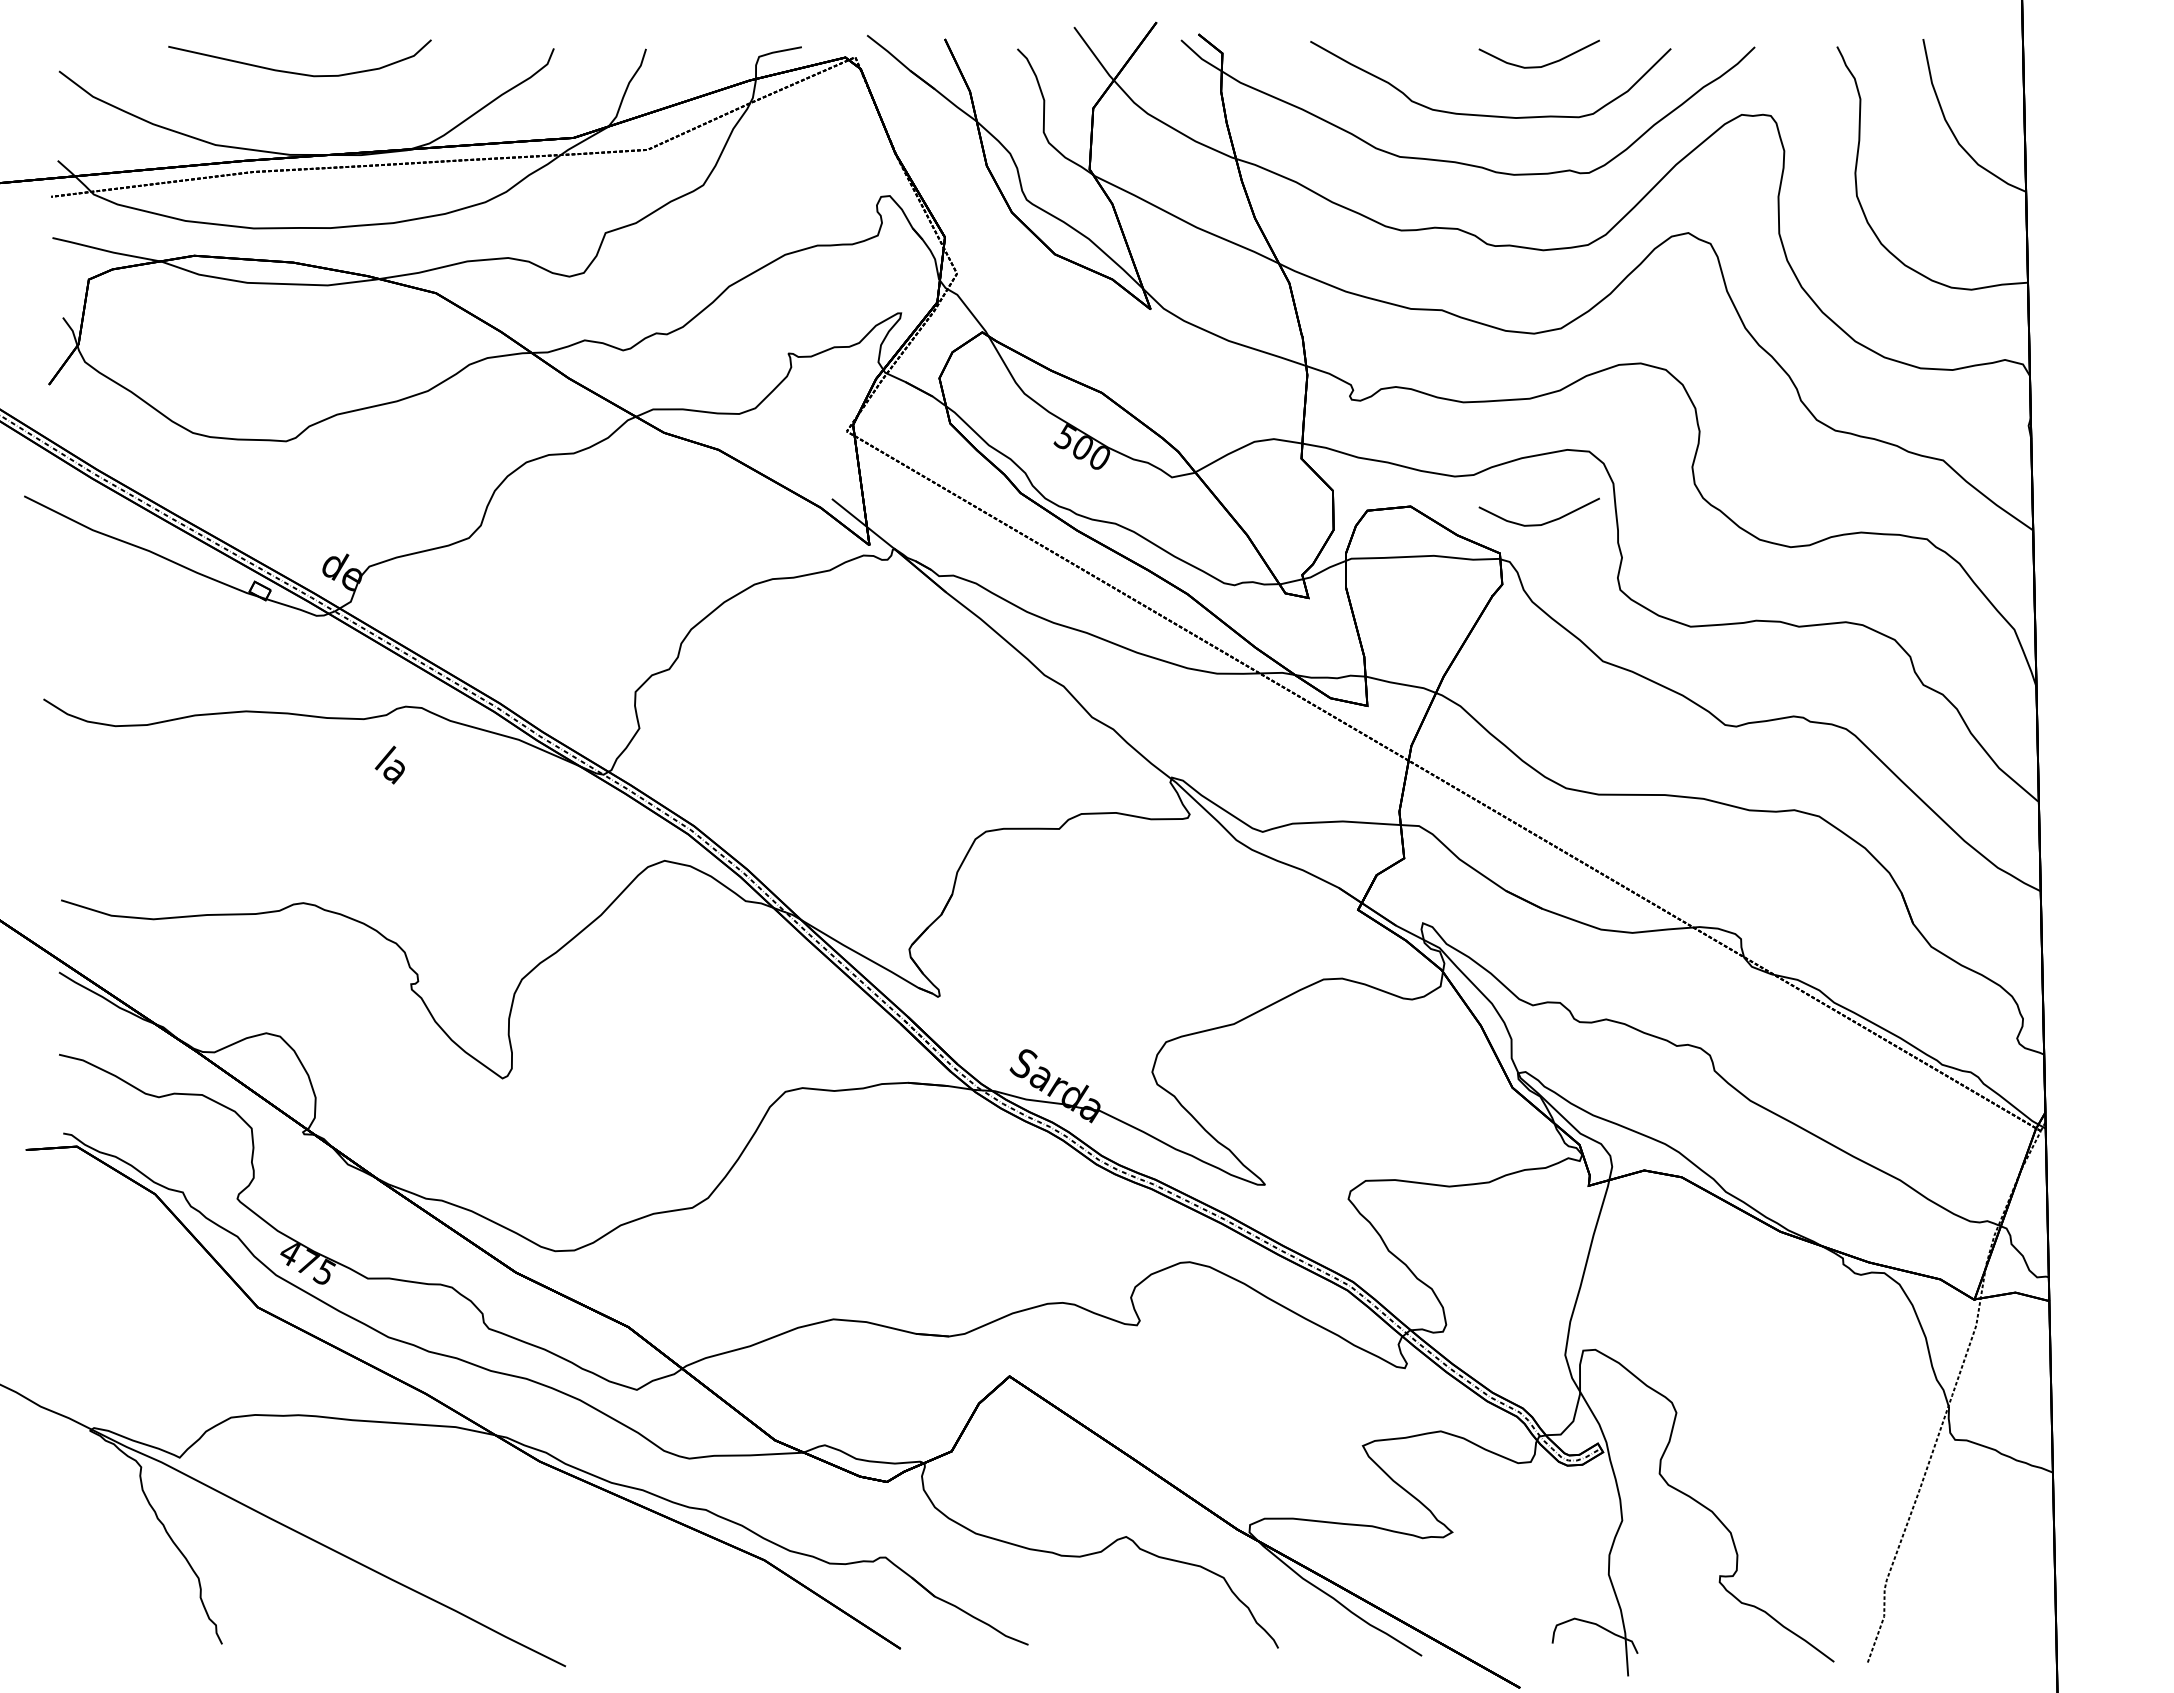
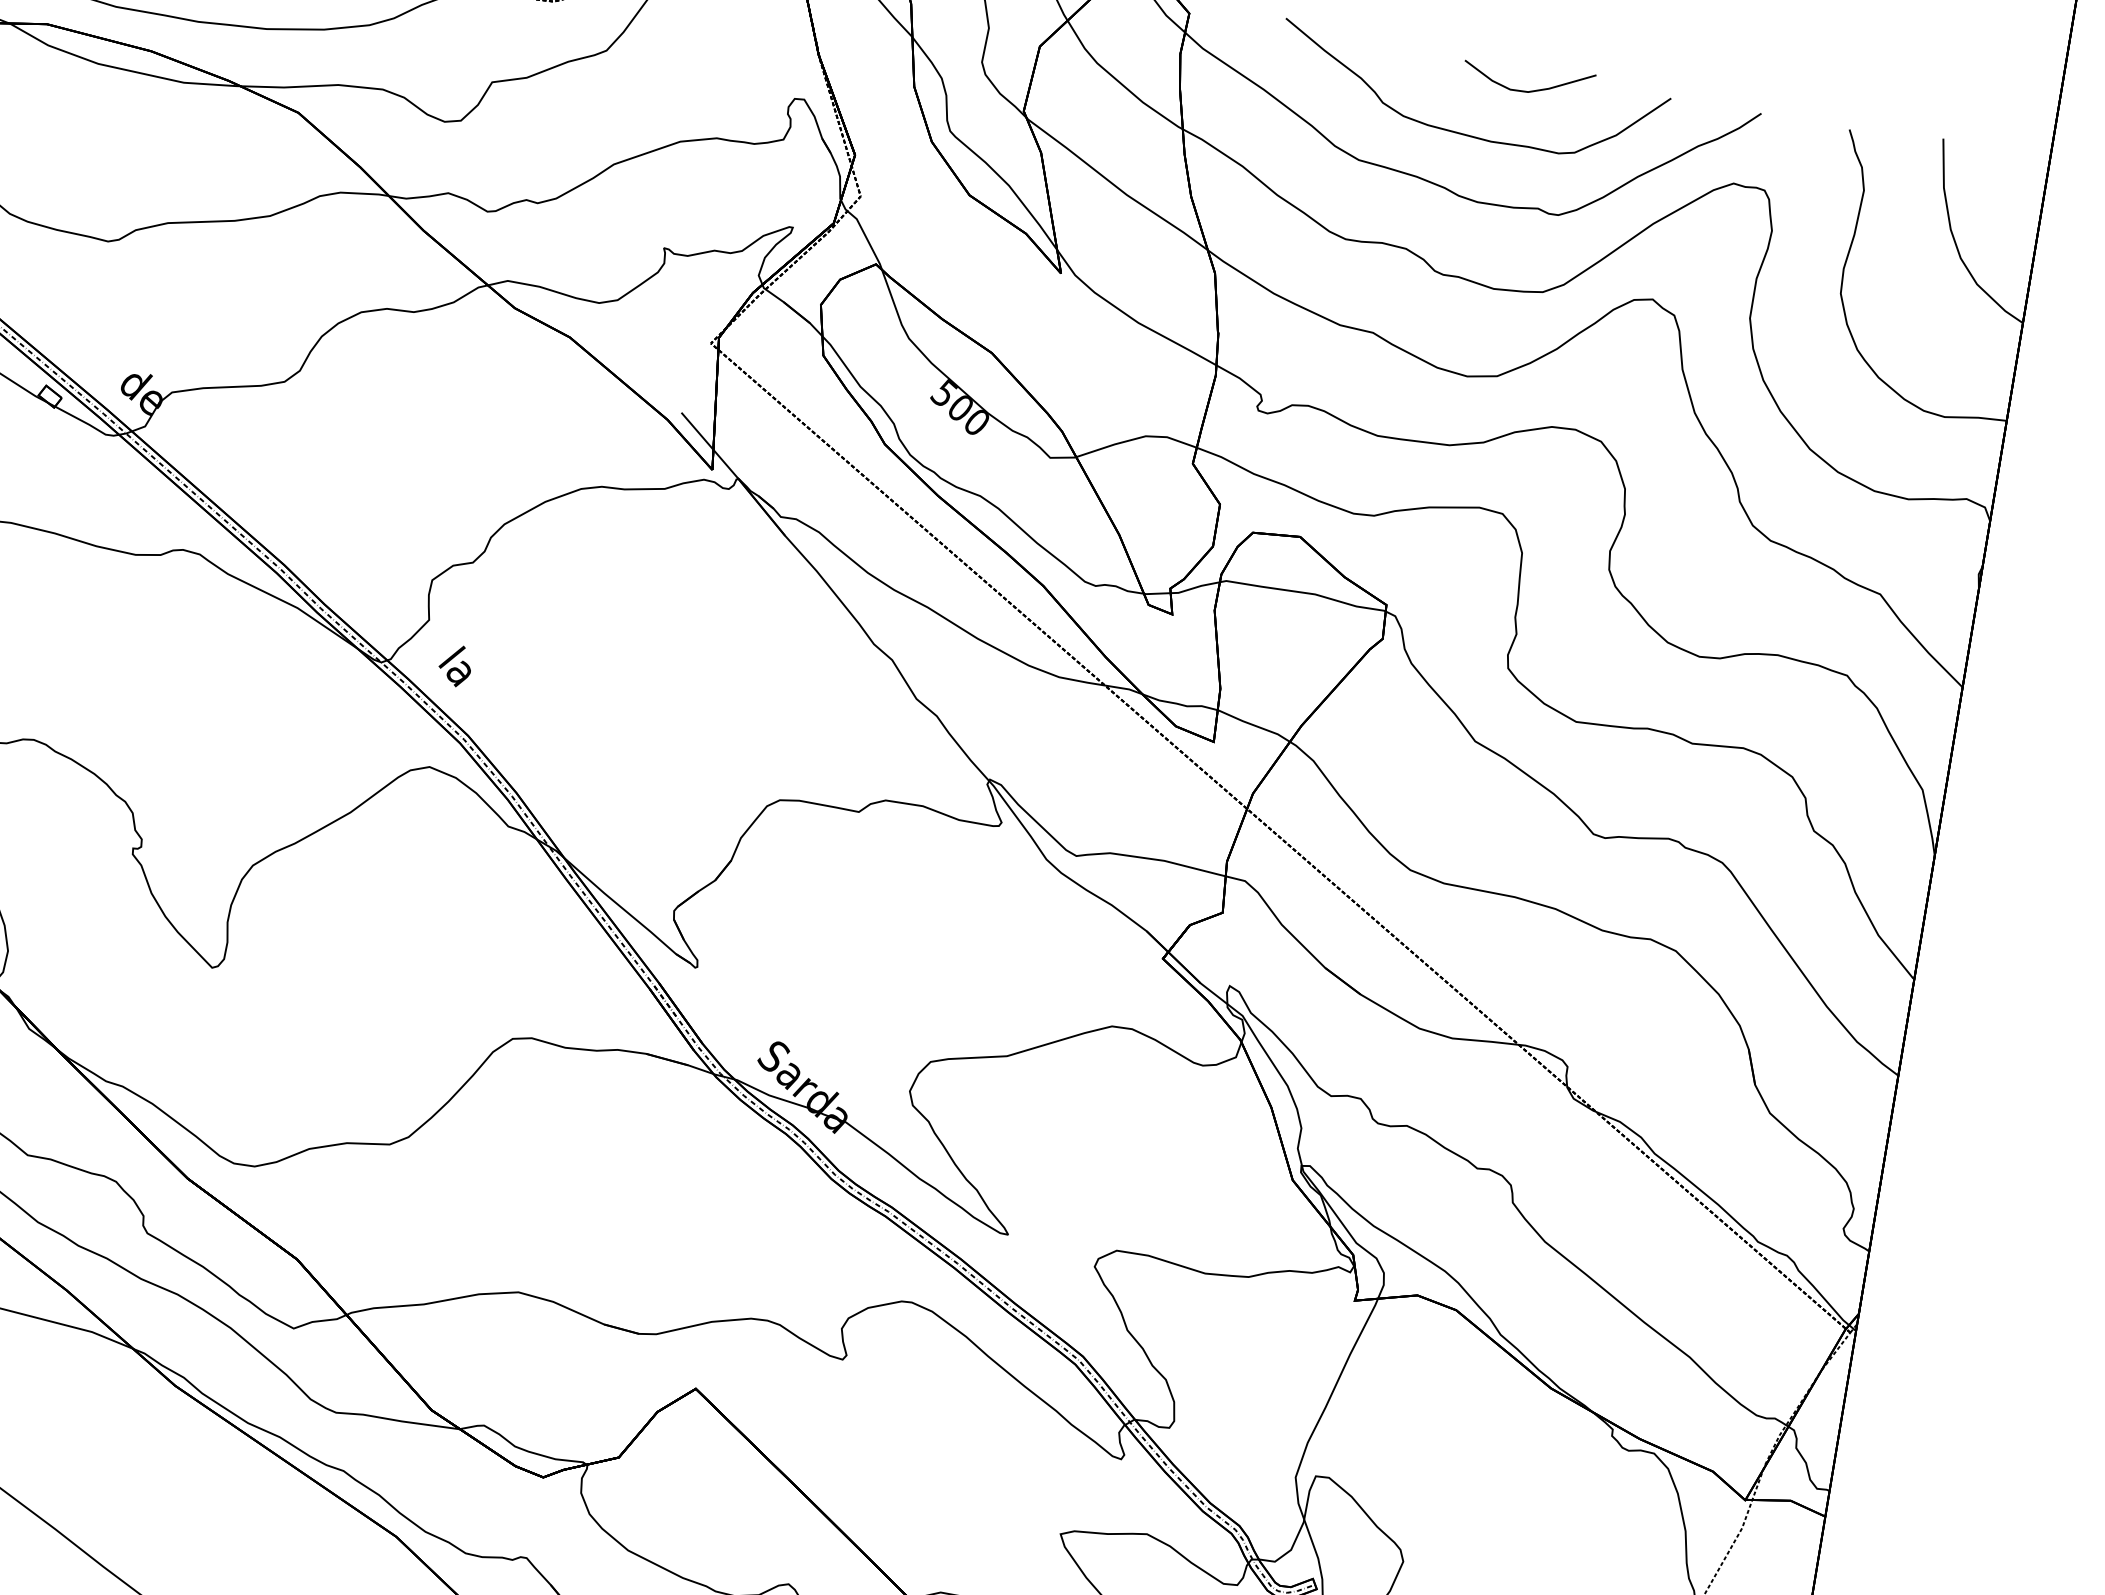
curve: (1544, 522) -> (1440, 580), removed
text: (389, 764) -> (455, 664), moved

